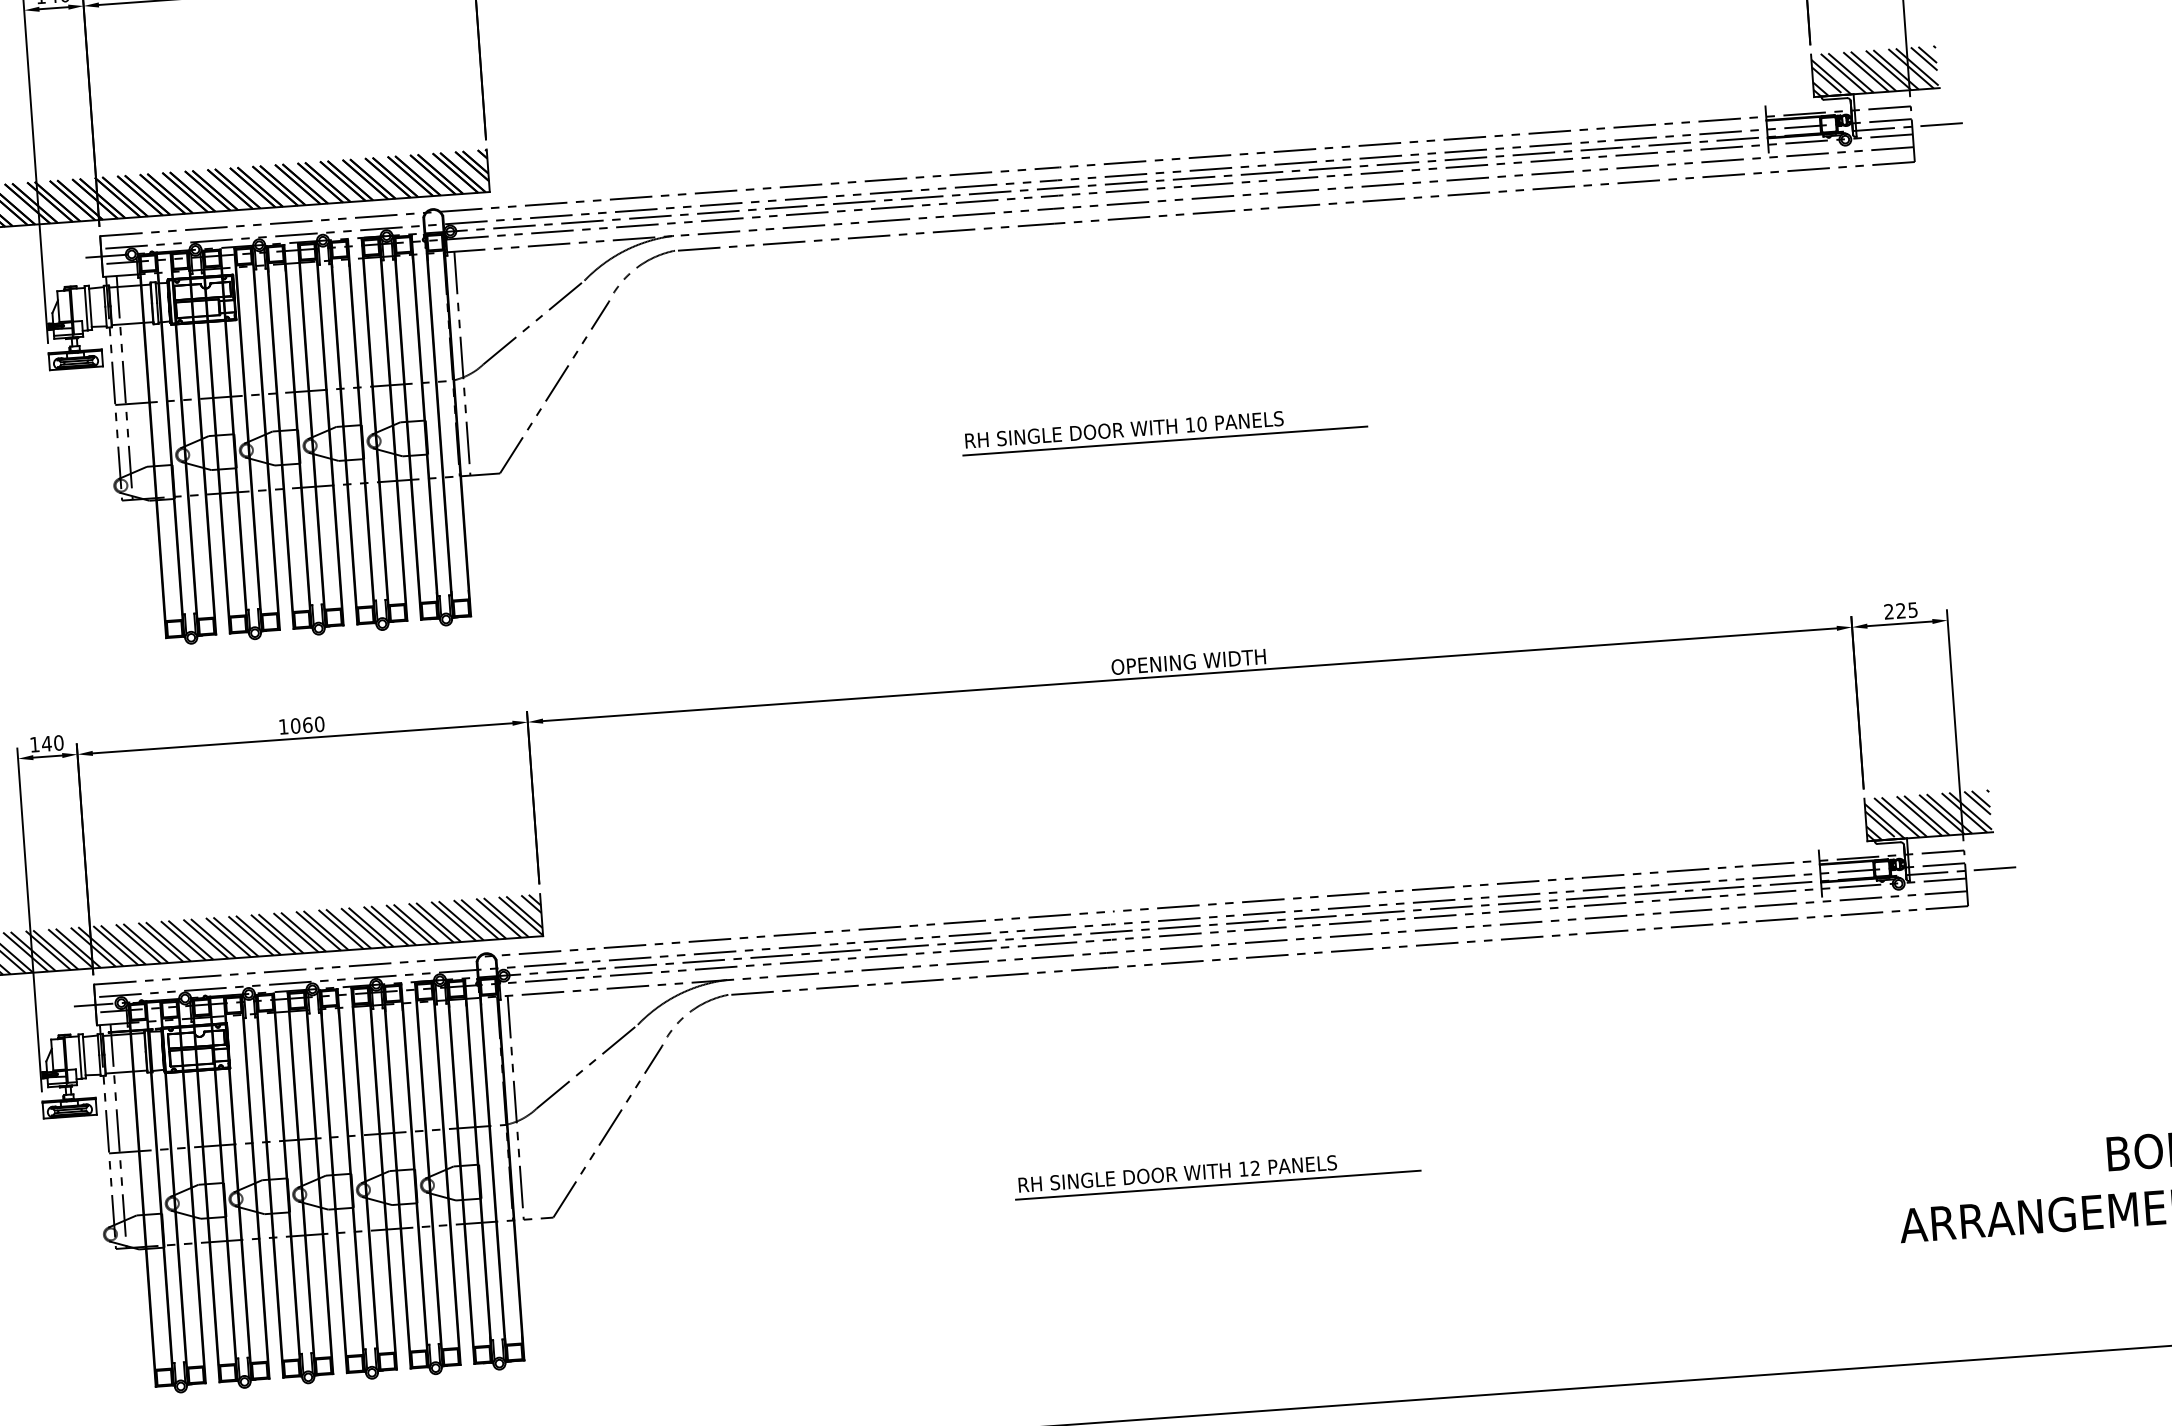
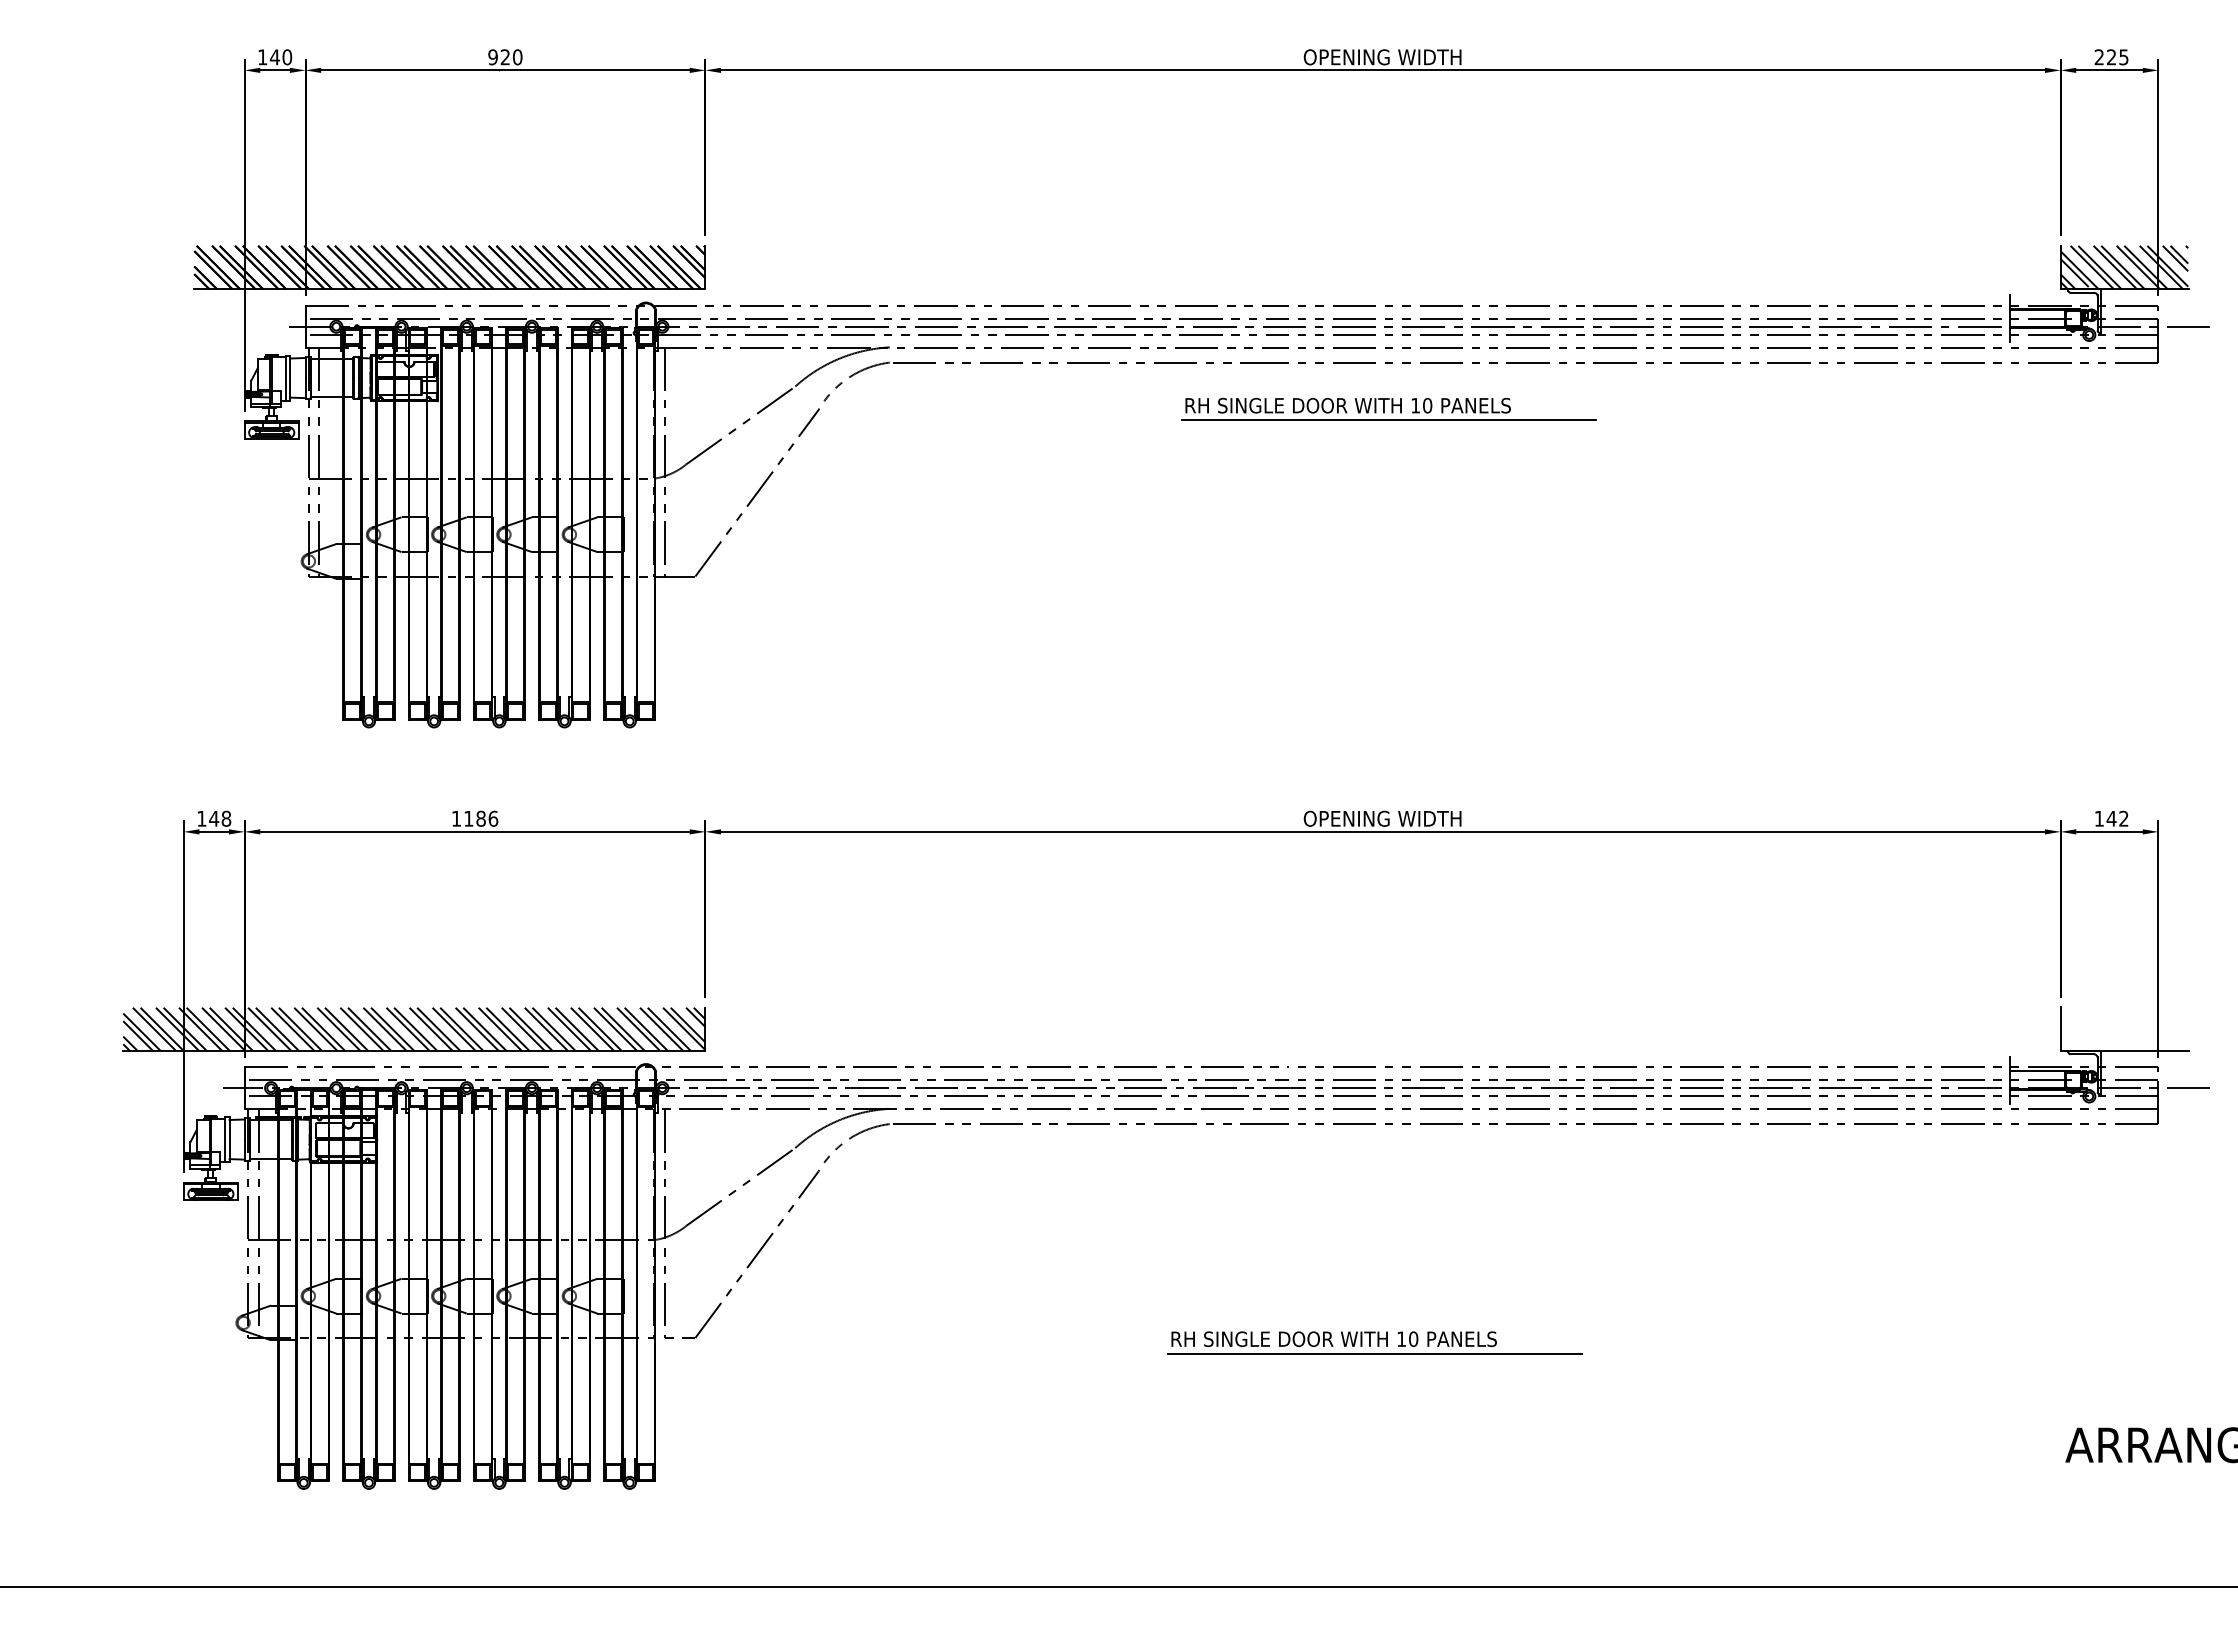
part: (1164, 429) -> (1388, 408), moved
text: (1900, 610) -> (2111, 818), 225 -> 142
text: (308, 724) -> (481, 818), 1060 -> 1186
text: (58, 742) -> (226, 818), 140 -> 148
hatch: (1928, 814) -> (2124, 1028), removed
text: (1255, 1168) -> (1413, 1339), 12 -> 10

